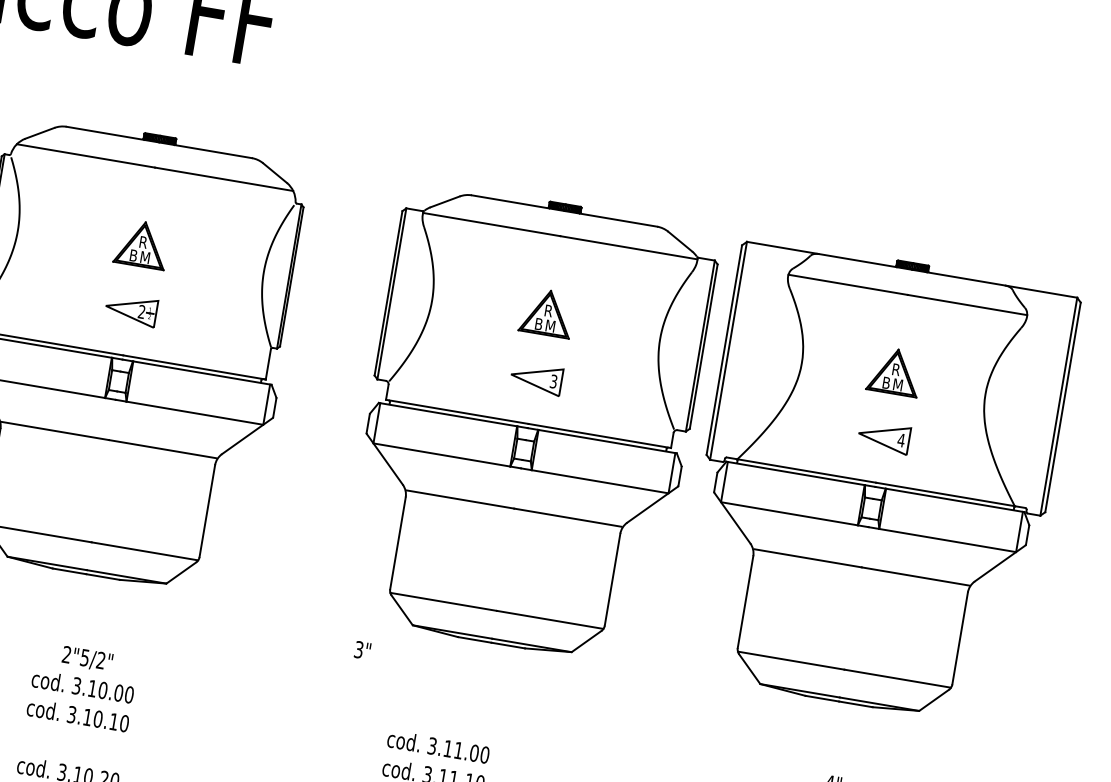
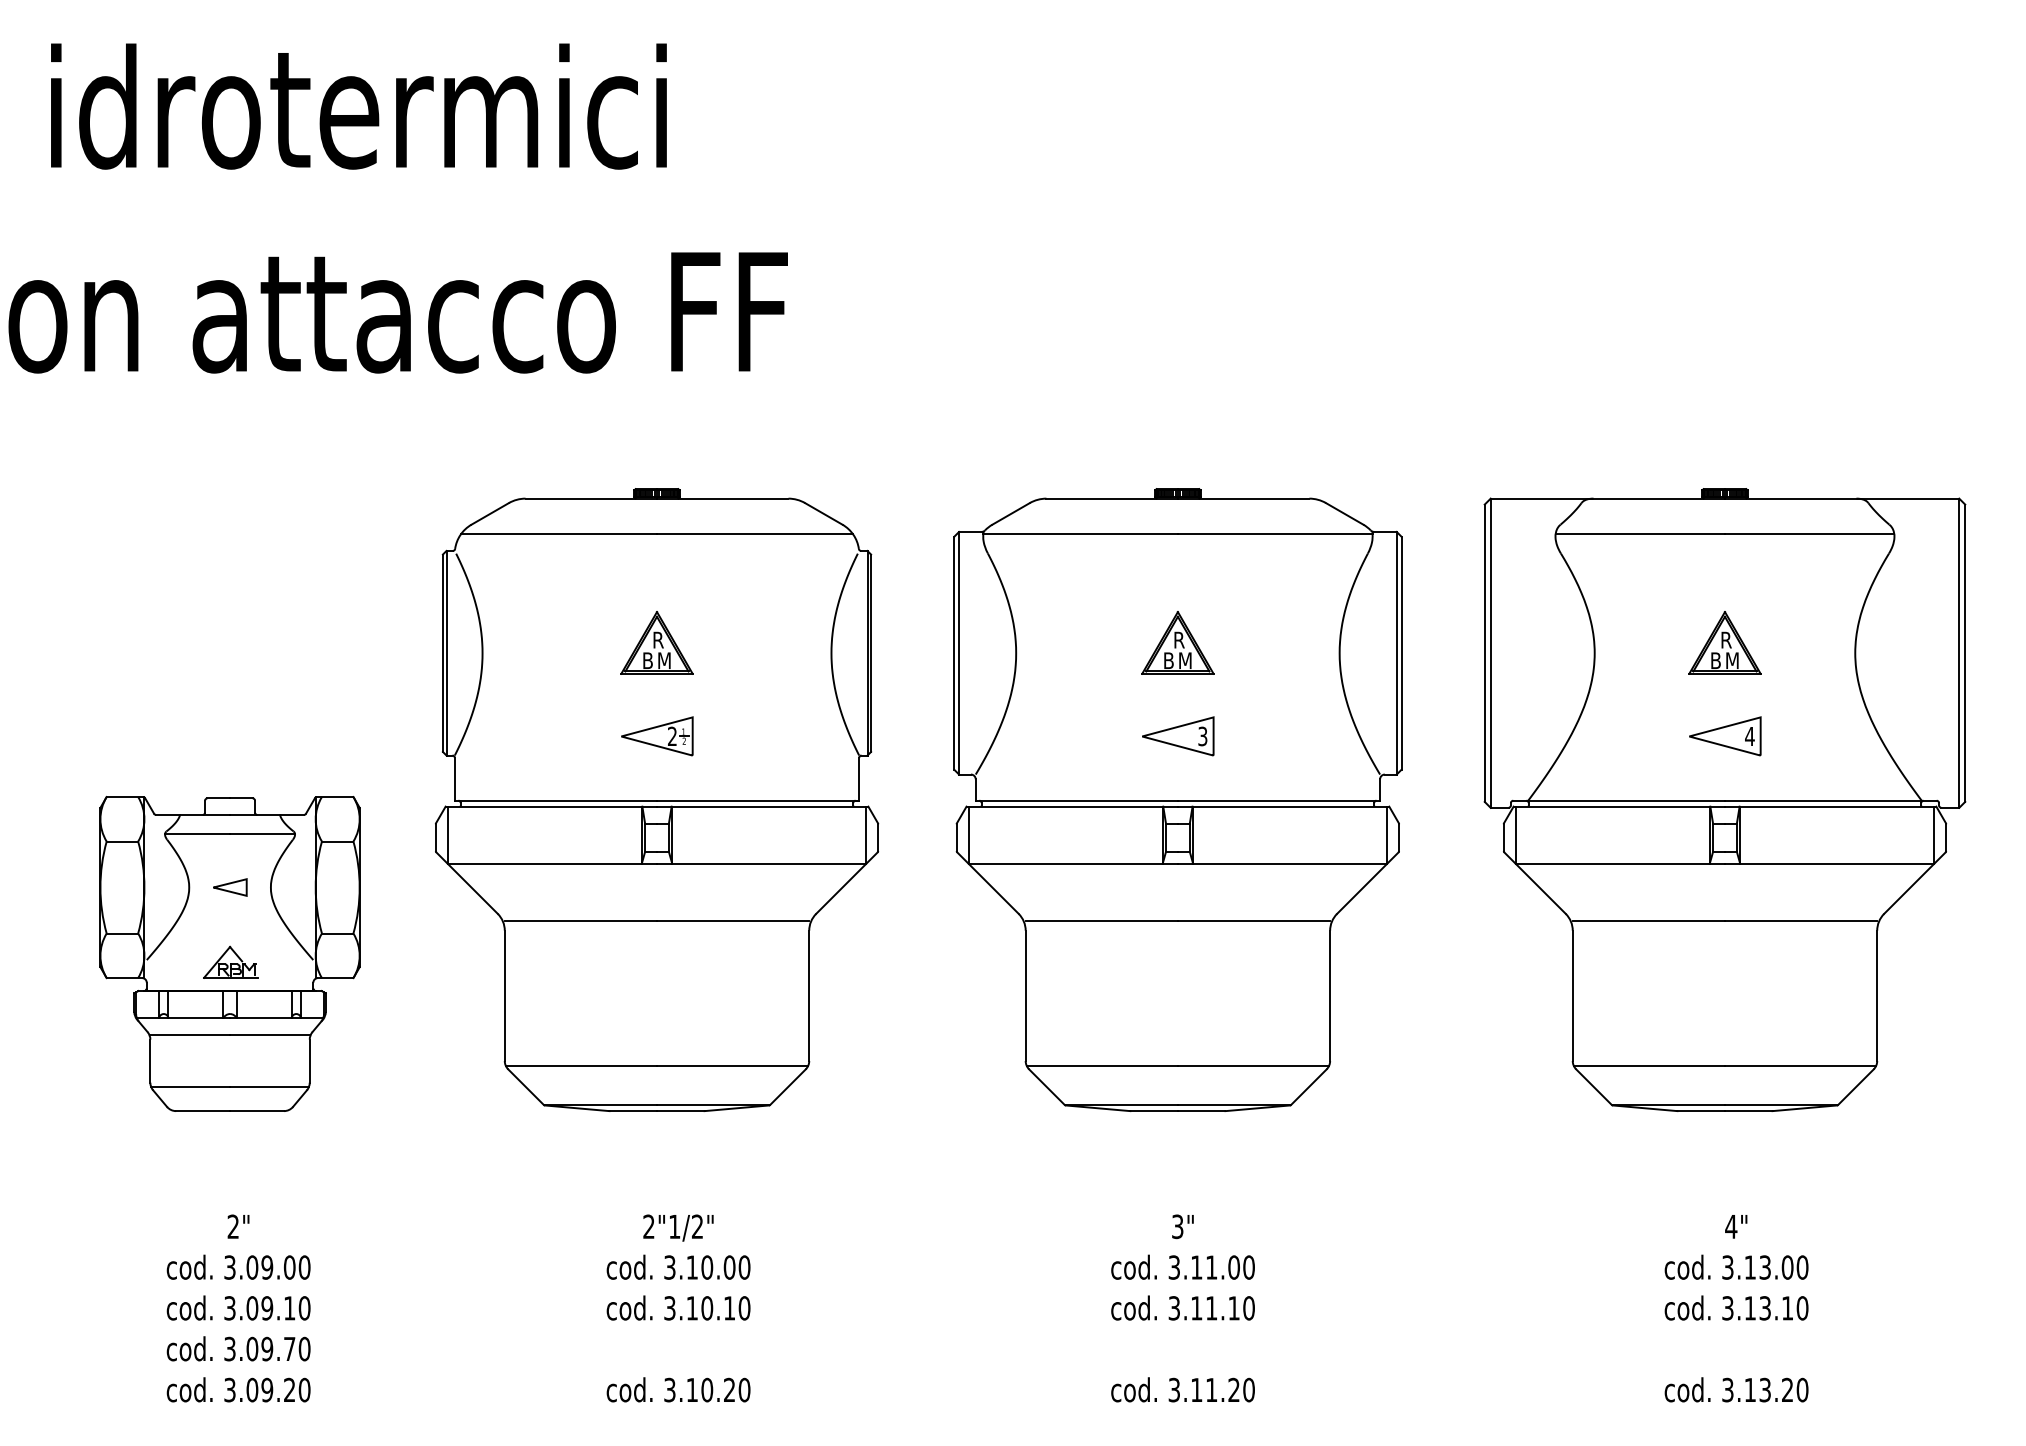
part: (528, 423) -> (1177, 799), moved
text: (362, 650) -> (1182, 1226), moved
text: (84, 658) -> (674, 1227), 2"5/2" -> 2"1/2"

